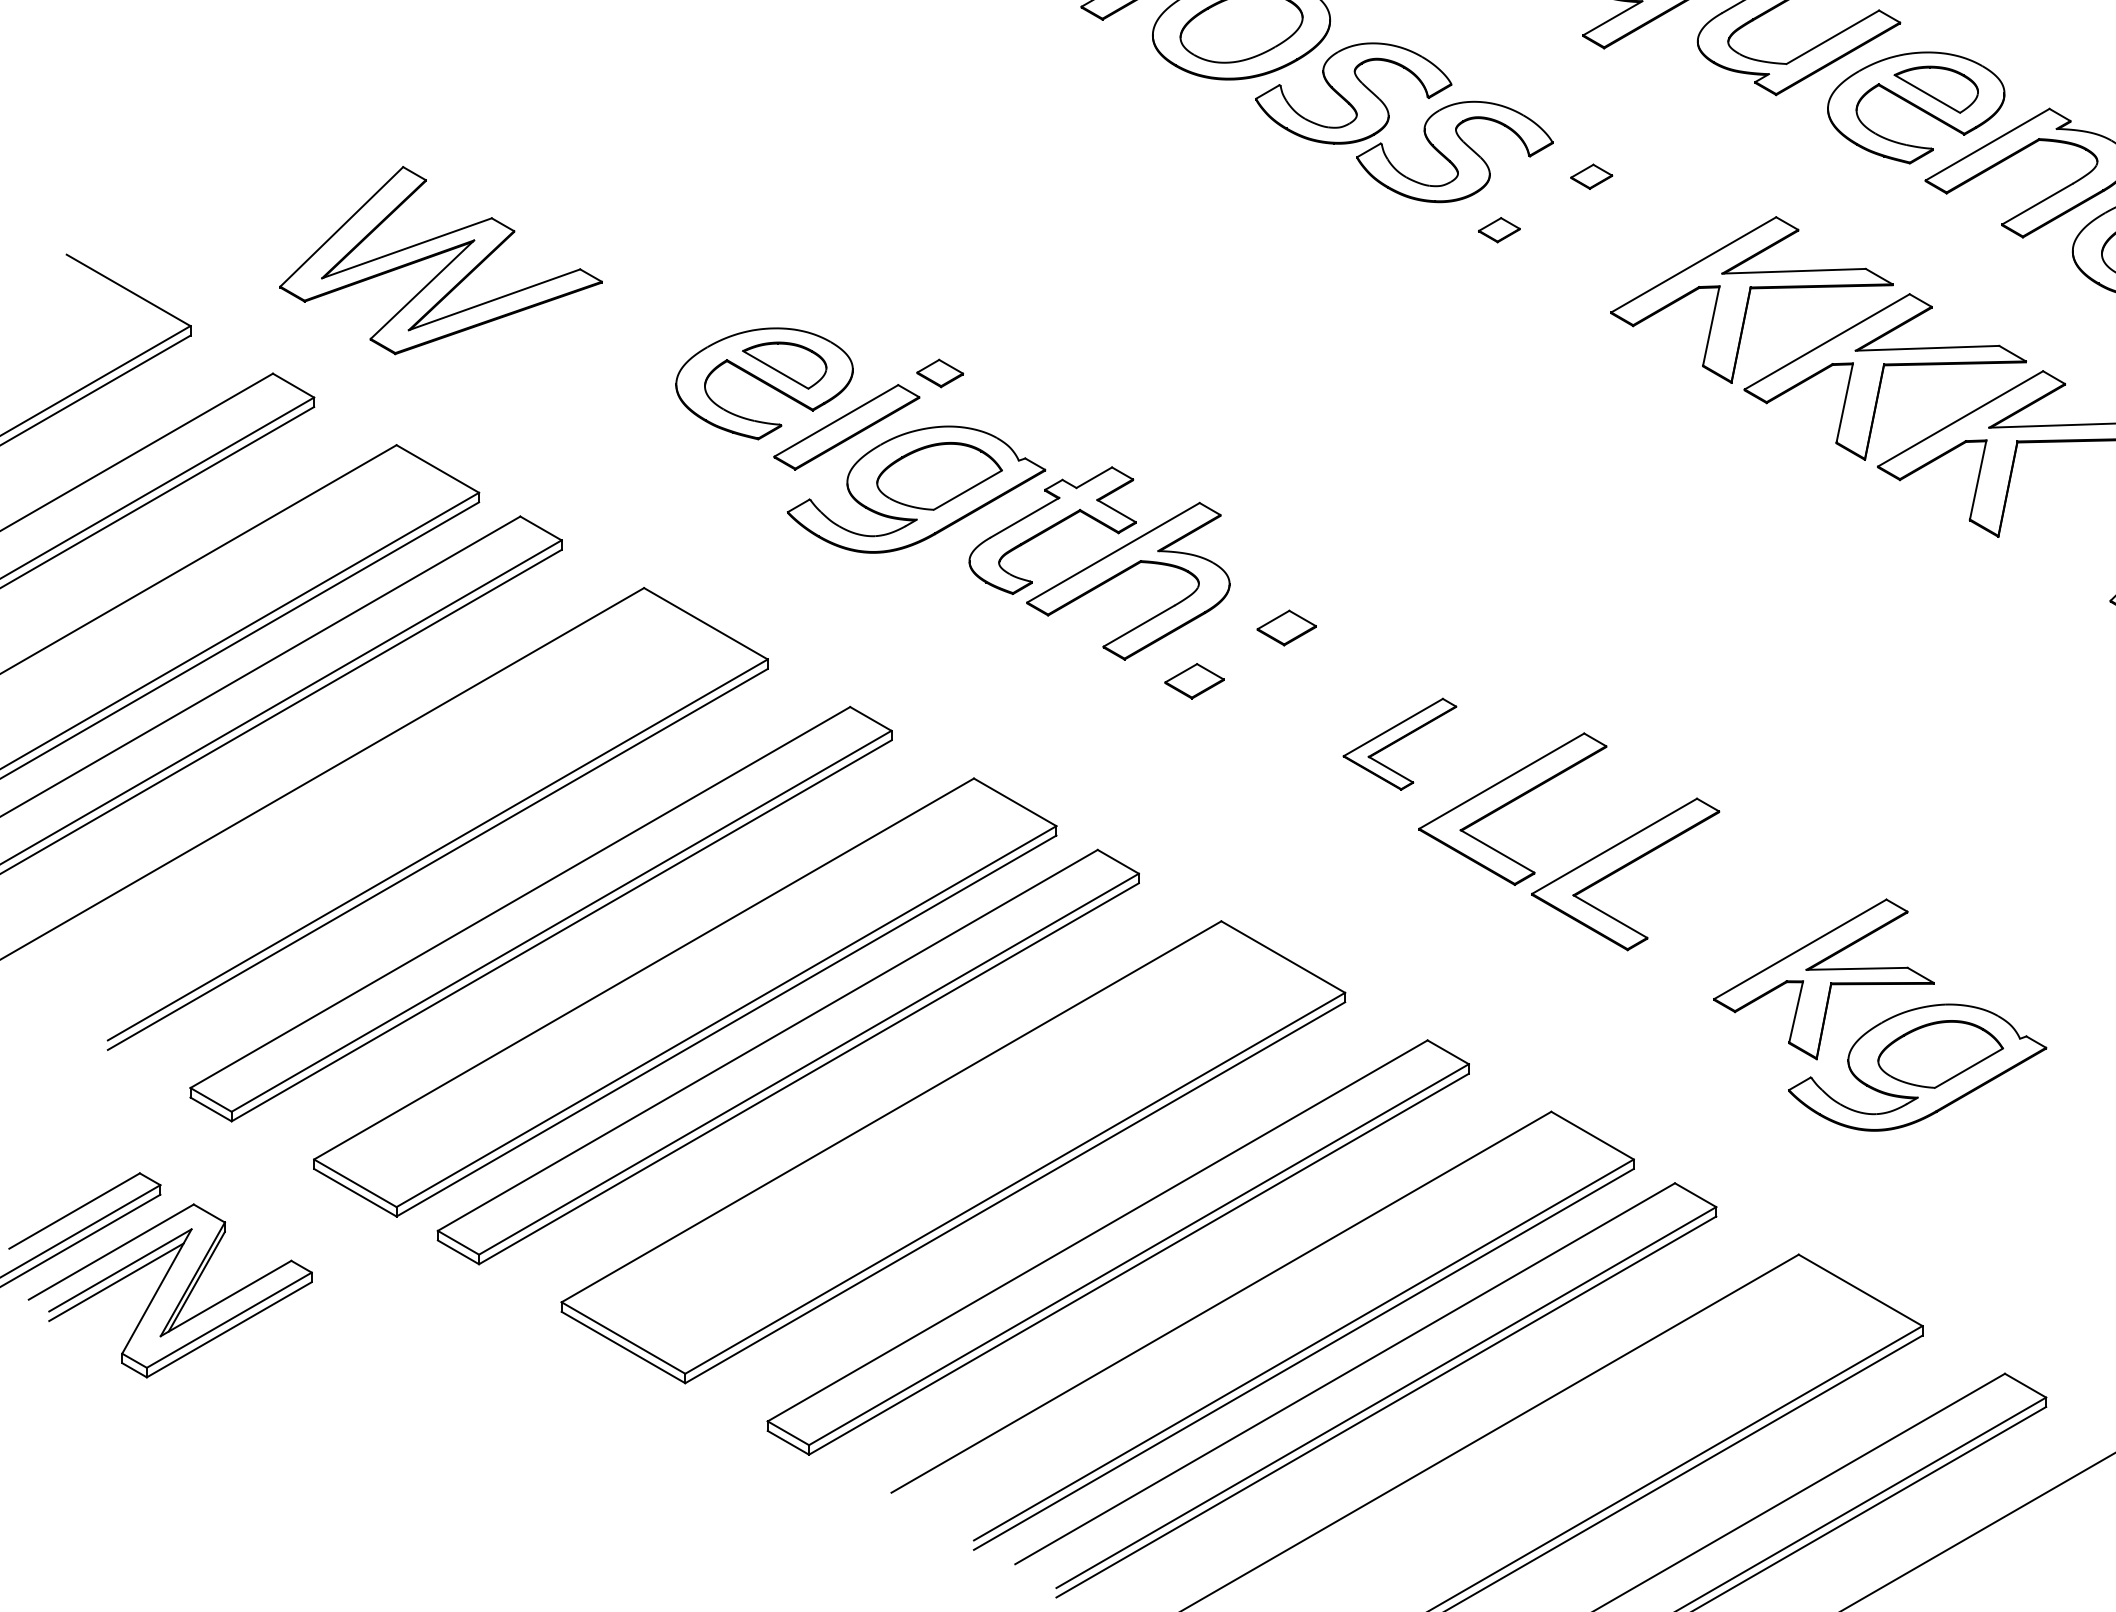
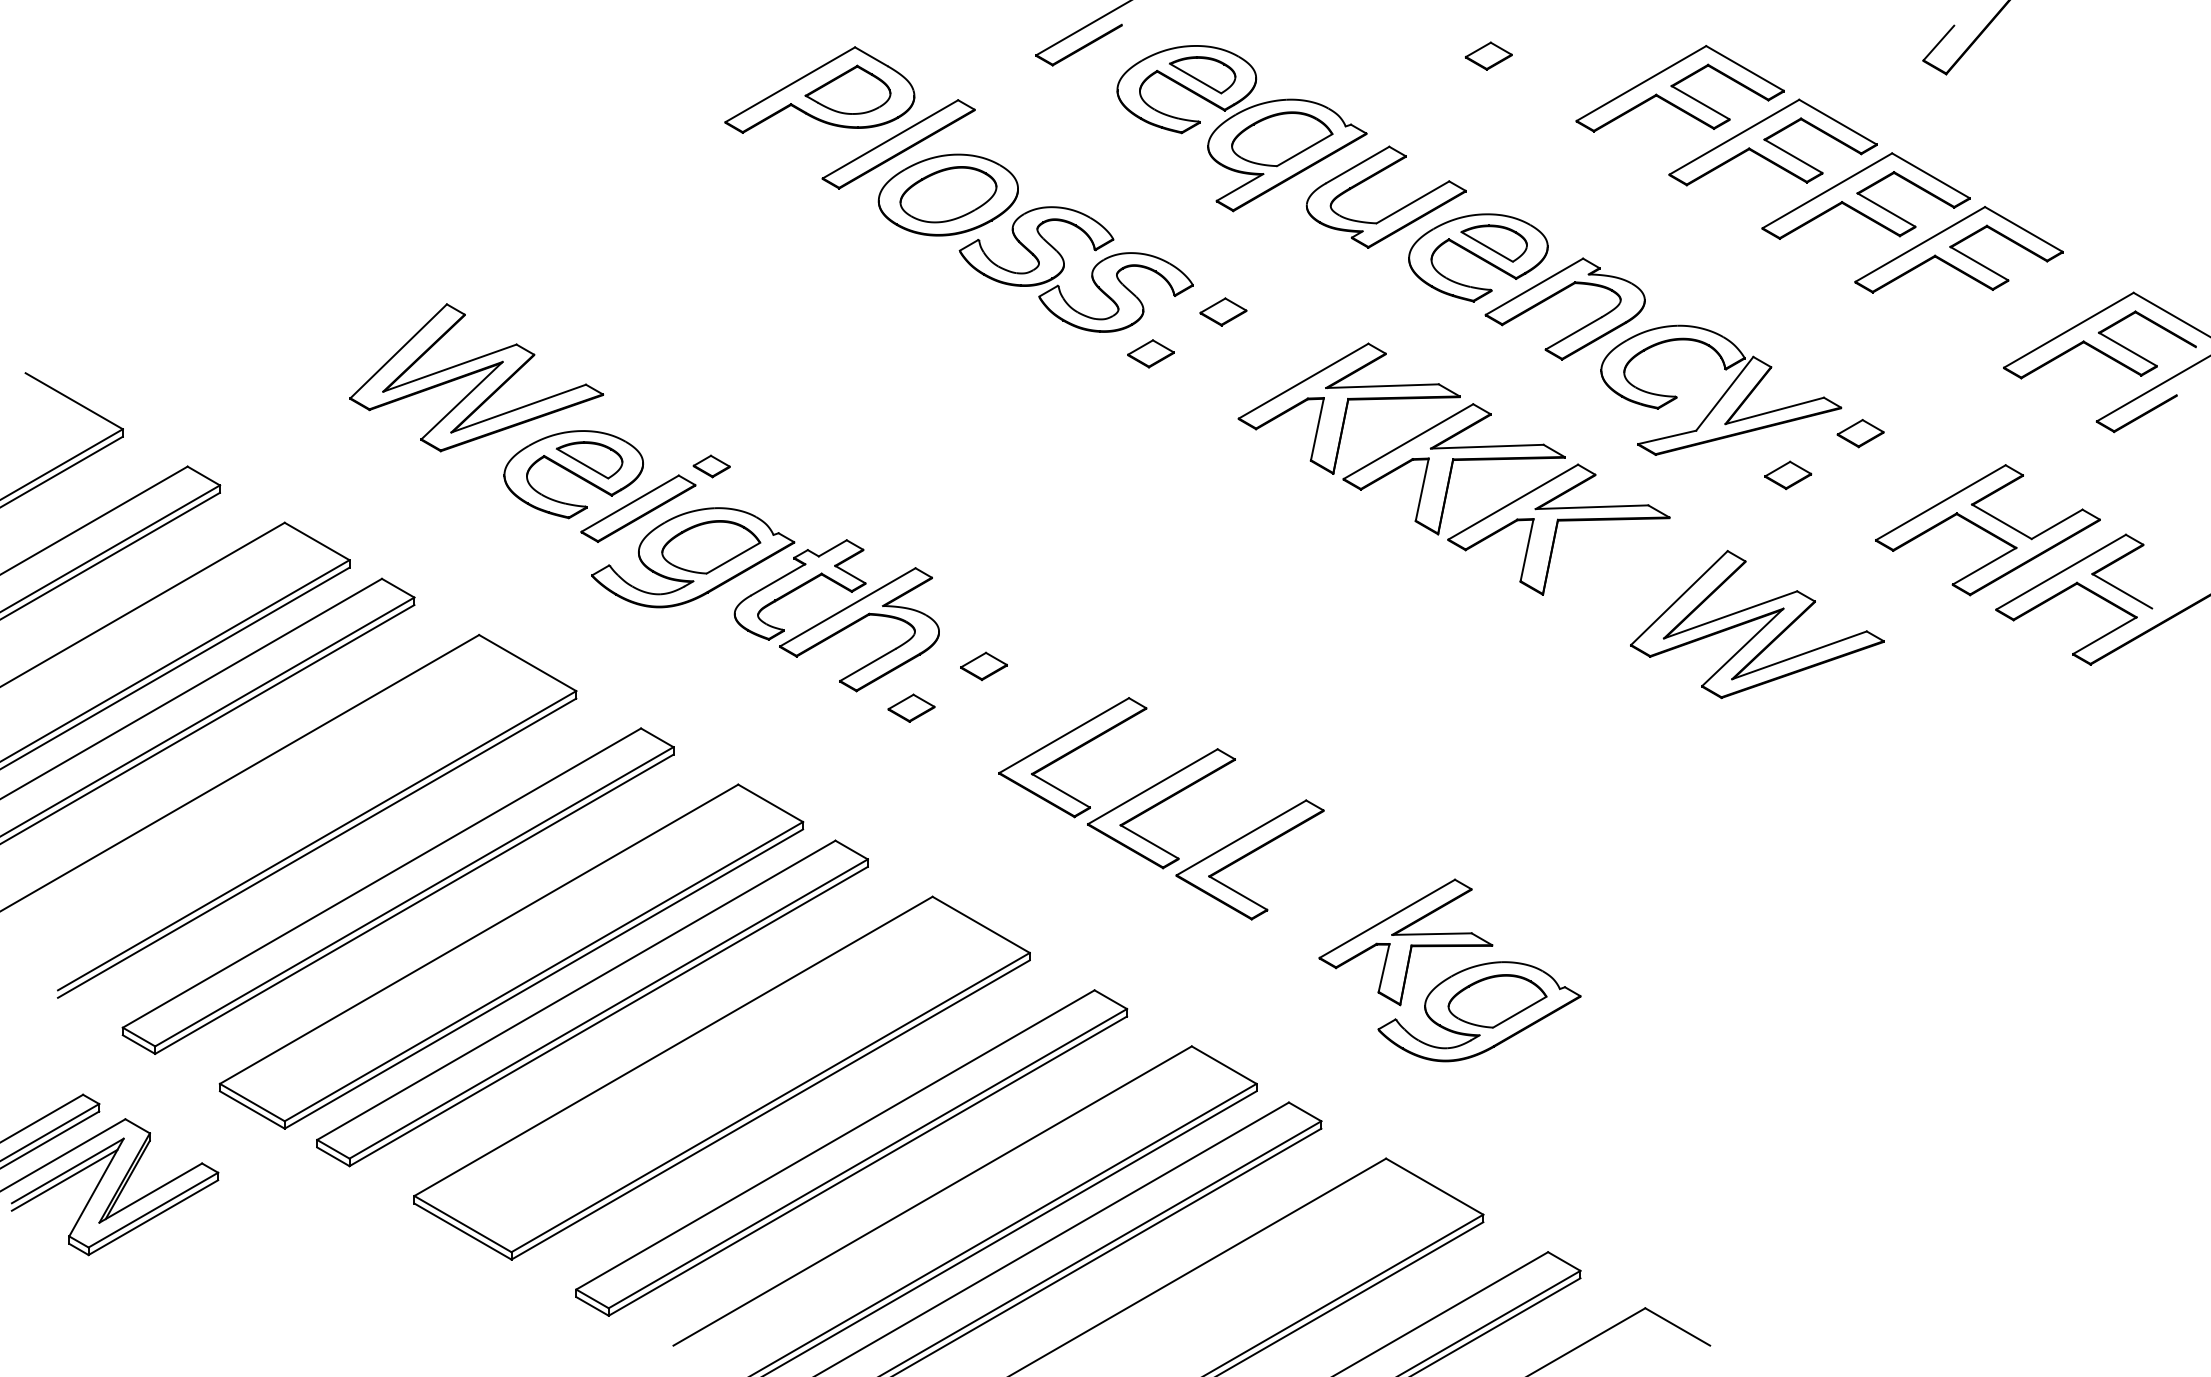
part: (1591, 176) -> (1223, 311), size x1.43
part: (1498, 229) -> (1150, 353), size x1.43
part: (440, 260) -> (476, 377), moved
part: (1399, 743) -> (1072, 757), size x1.67

